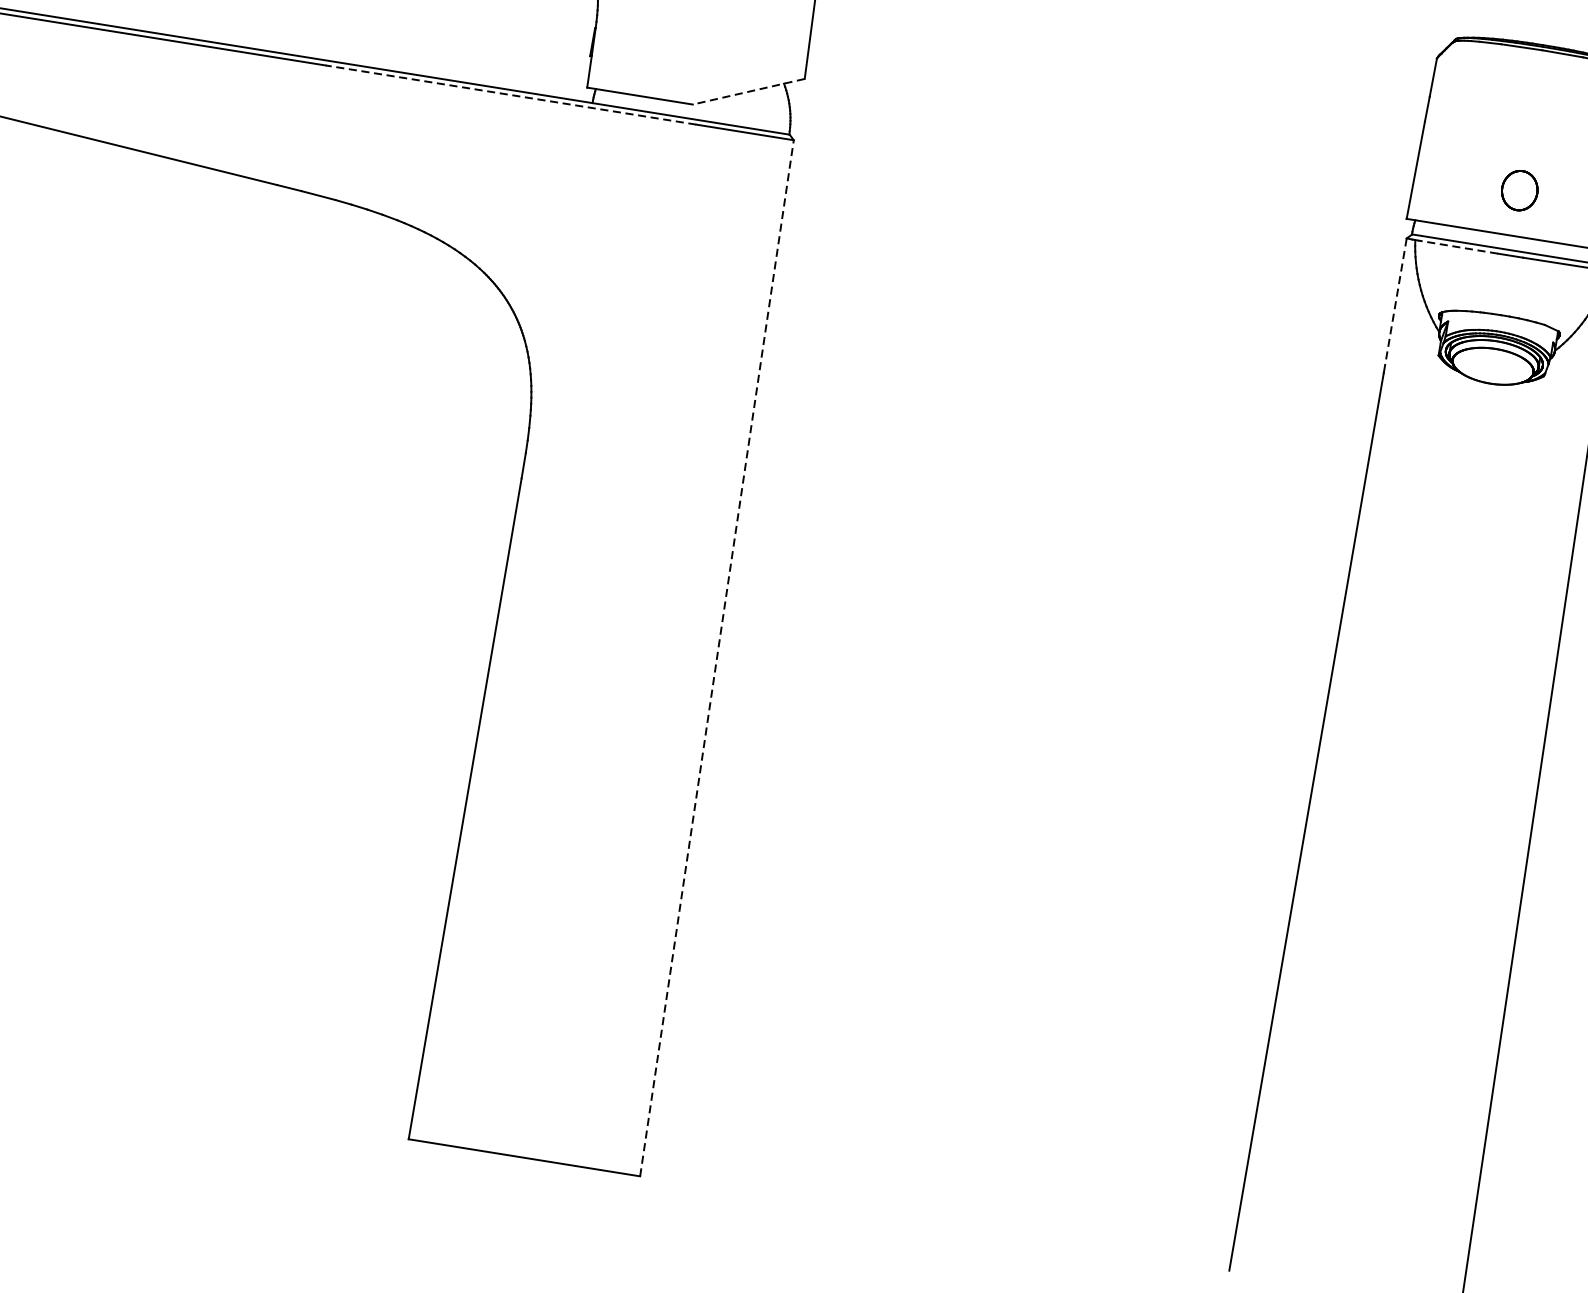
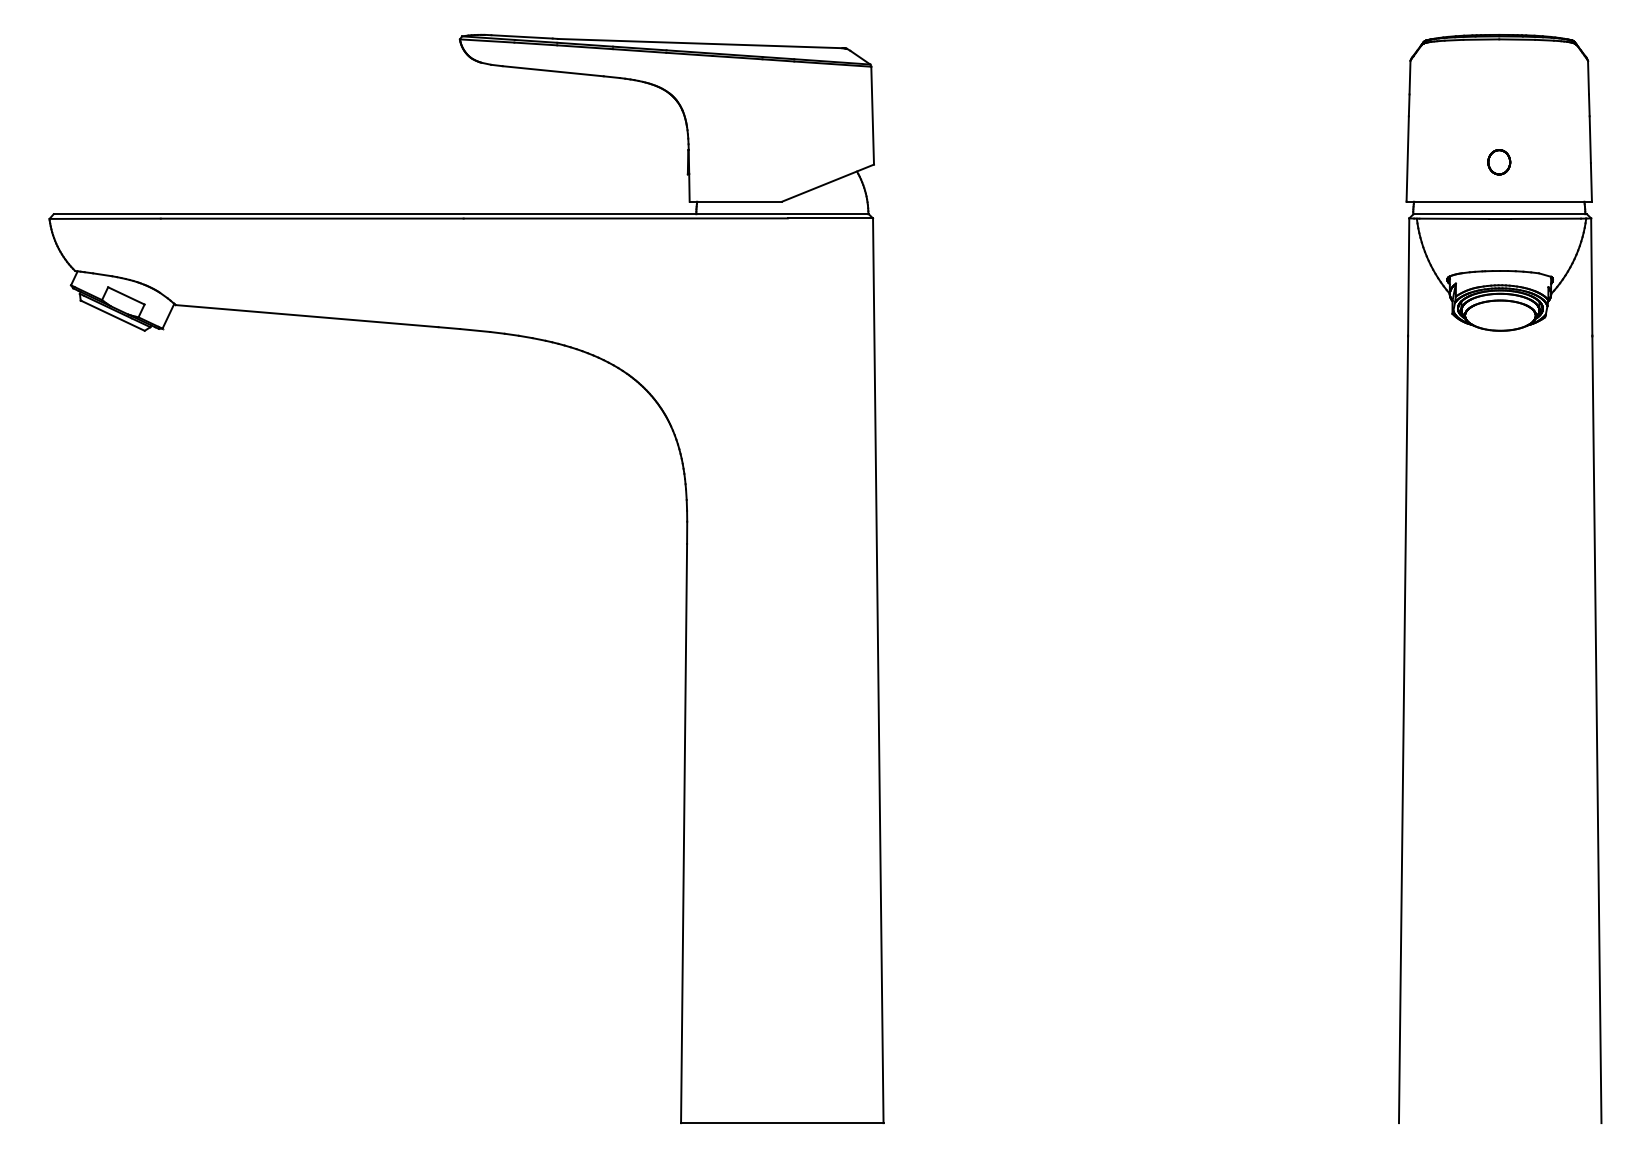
line: (749, 92) -> (828, 183), dashed -> solid
line: (510, 95) -> (625, 218), dashed -> solid
part: (1520, 191) -> (1499, 162), size x0.71
line: (1458, 246) -> (1454, 218), dashed -> solid
line: (1395, 305) -> (1408, 277), dashed -> solid
line: (717, 658) -> (878, 670), dashed -> solid

